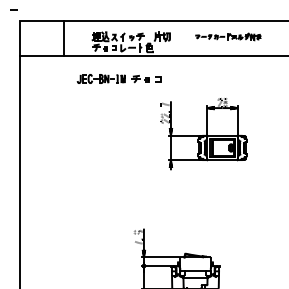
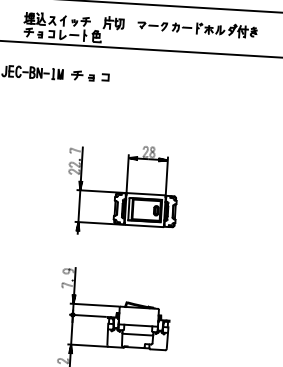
part: (228, 36) -> (198, 28), size x1.43
part: (203, 134) -> (121, 191), moved

